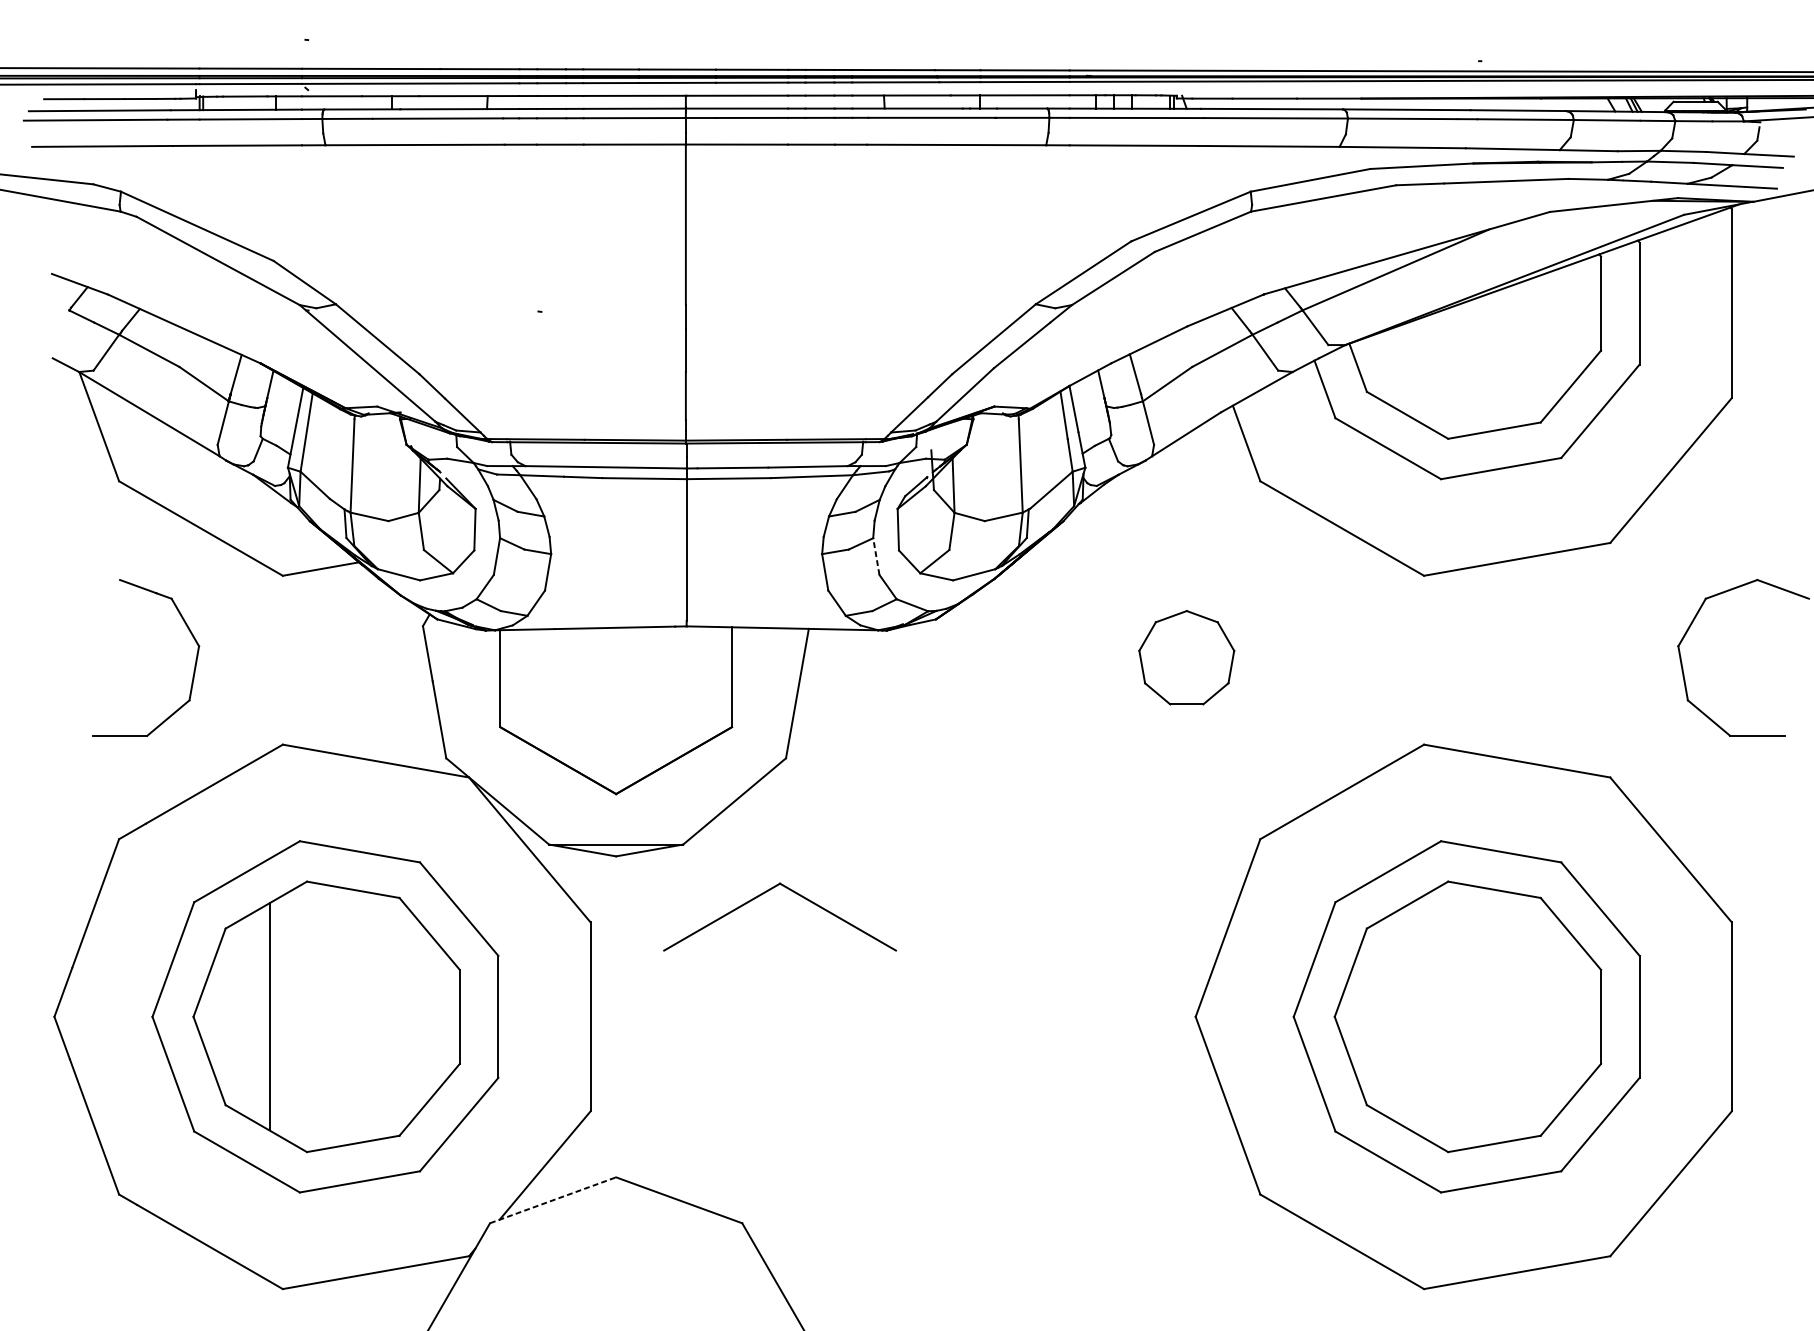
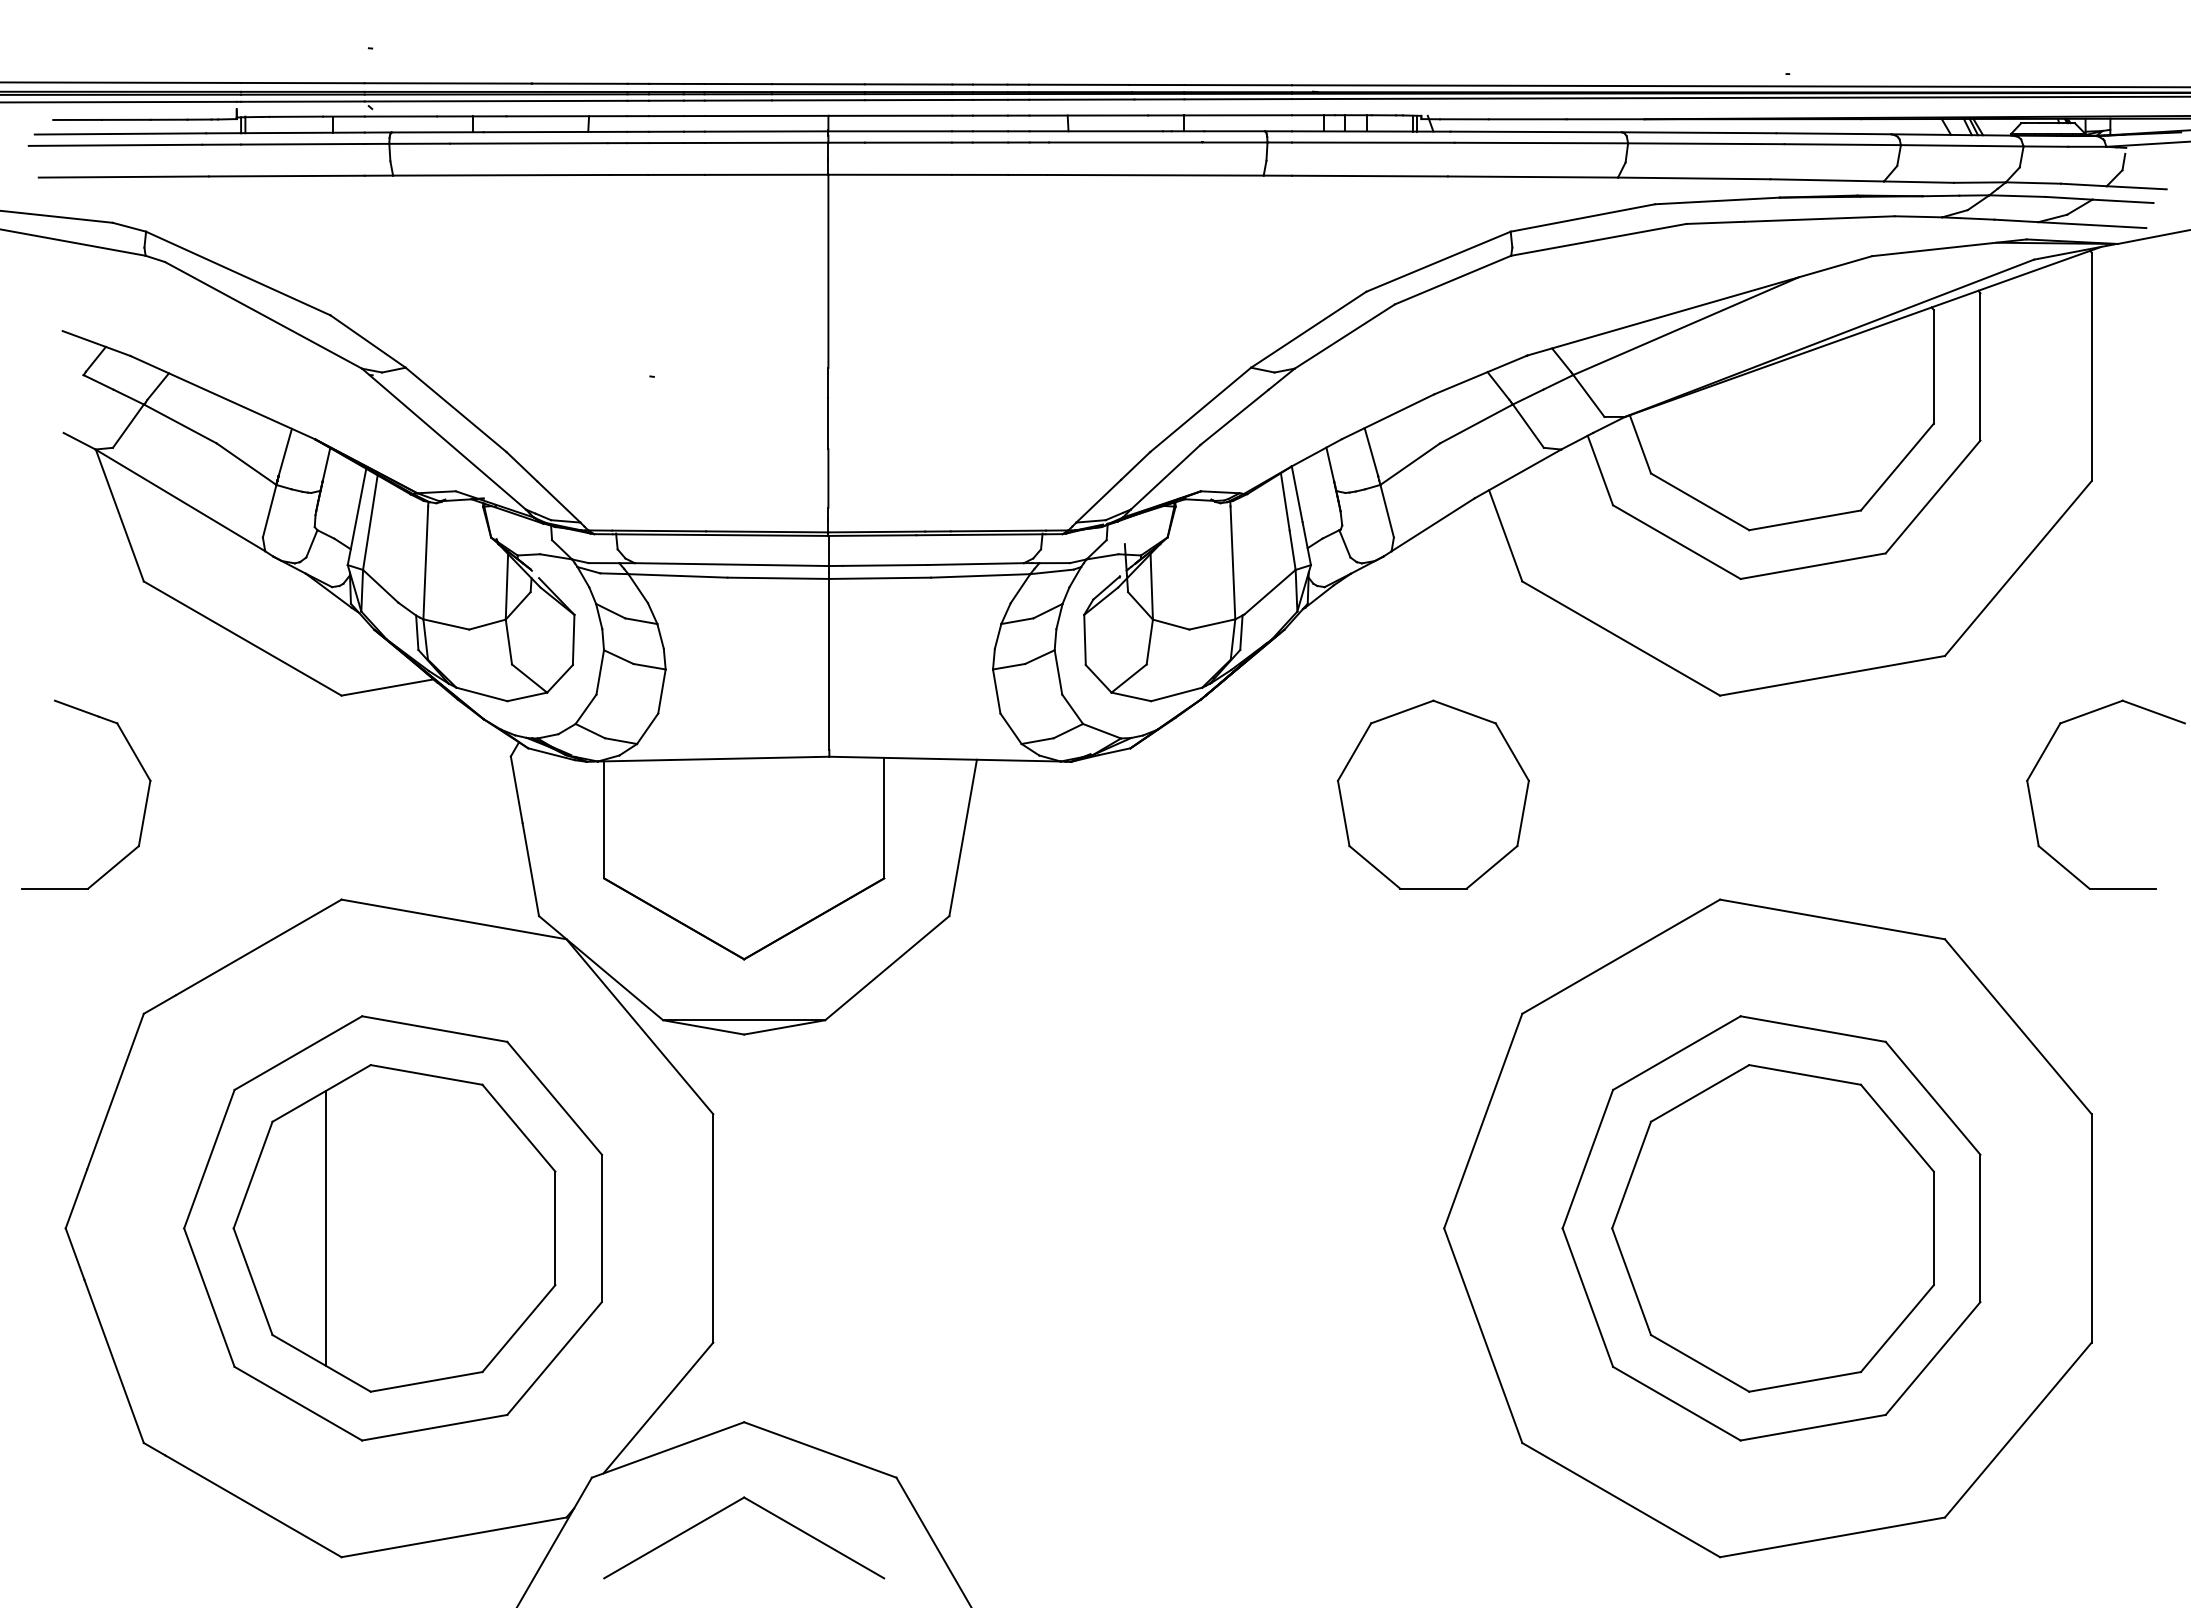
line: (876, 555) -> (1058, 671), dashed -> solid
part: (1186, 657) -> (1433, 794), size x1.67
part: (195, 663) -> (145, 801), moved
part: (795, 893) -> (762, 1509), moved
line: (553, 1199) -> (668, 1449), dashed -> solid

